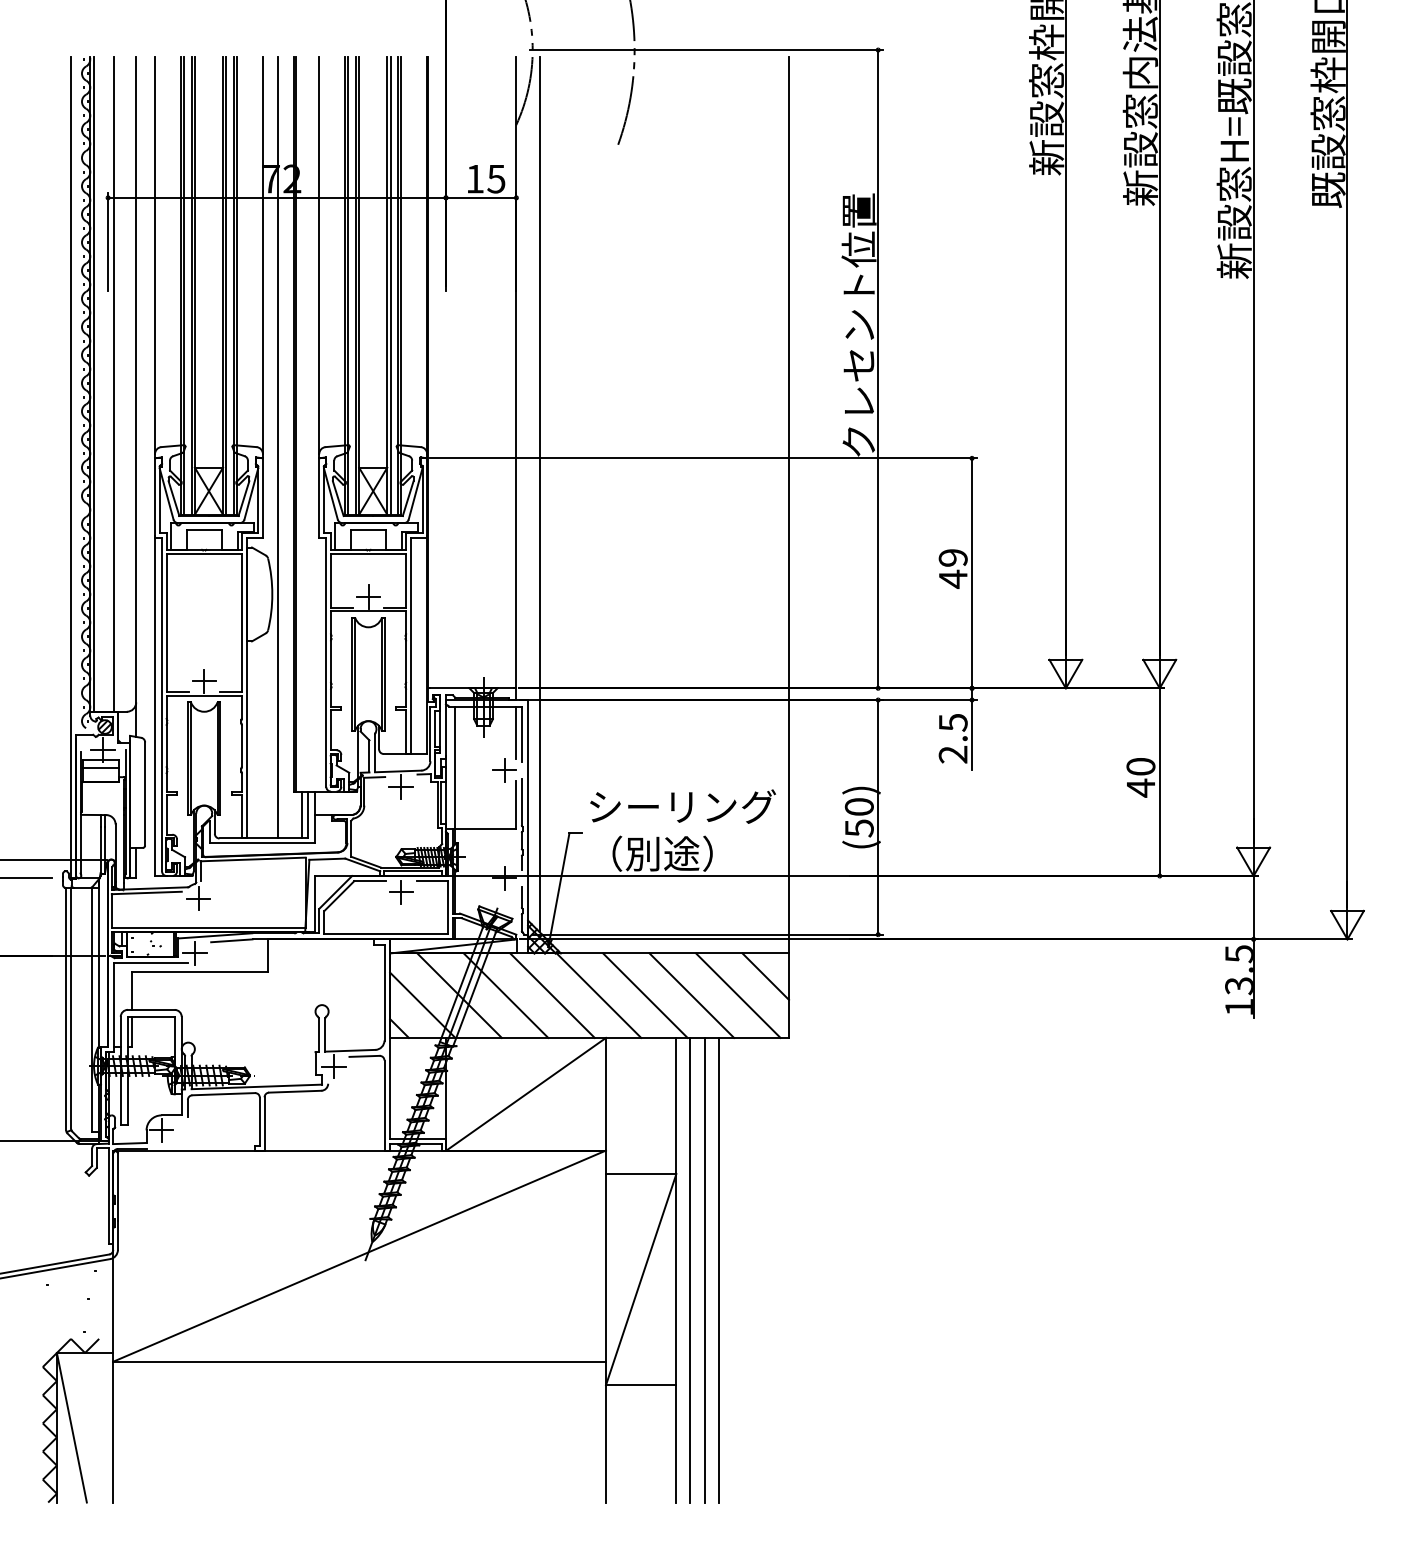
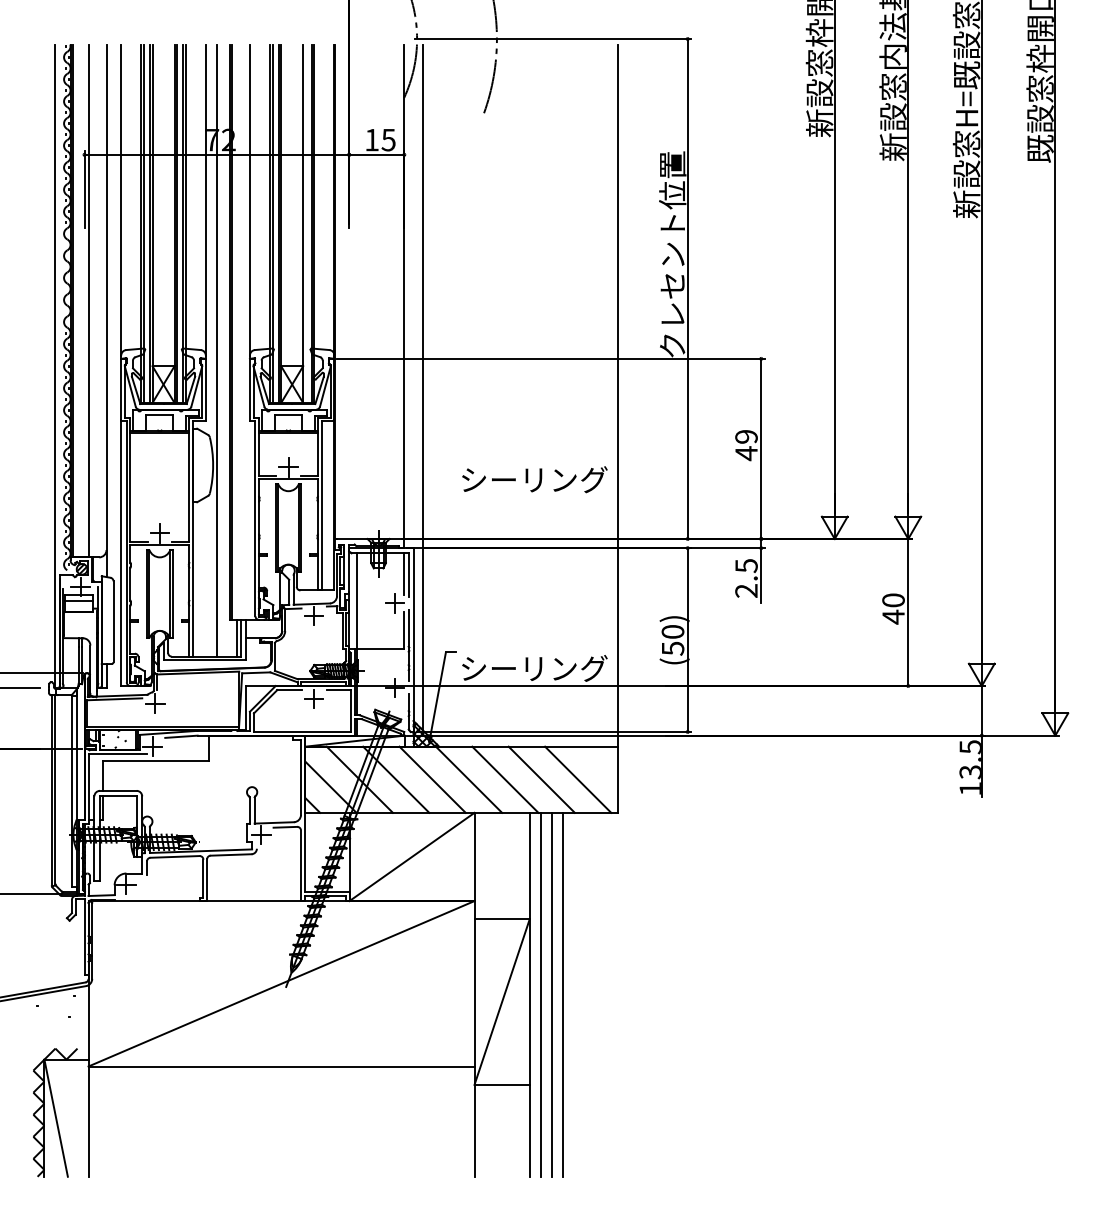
line: (390, 285) -> (305, 223), removed
text: (682, 806) -> (534, 479), moved
text: (683, 853) -> (535, 668), （別途） -> シーリング
line: (765, 976) -> (599, 764), removed

